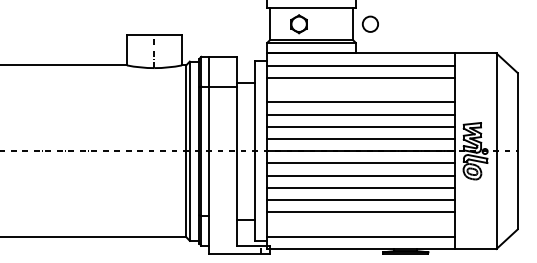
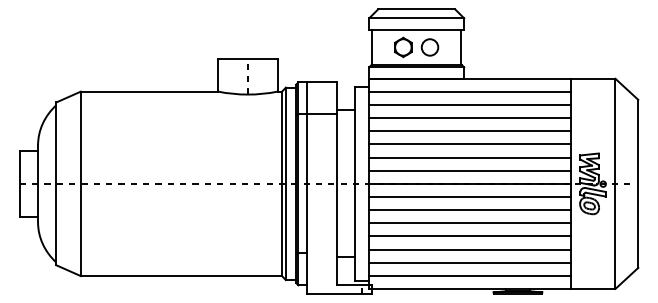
circle: (369, 24) -> (429, 47), moved
line: (360, 90) -> (469, 118), added
line: (360, 224) -> (469, 262), added

